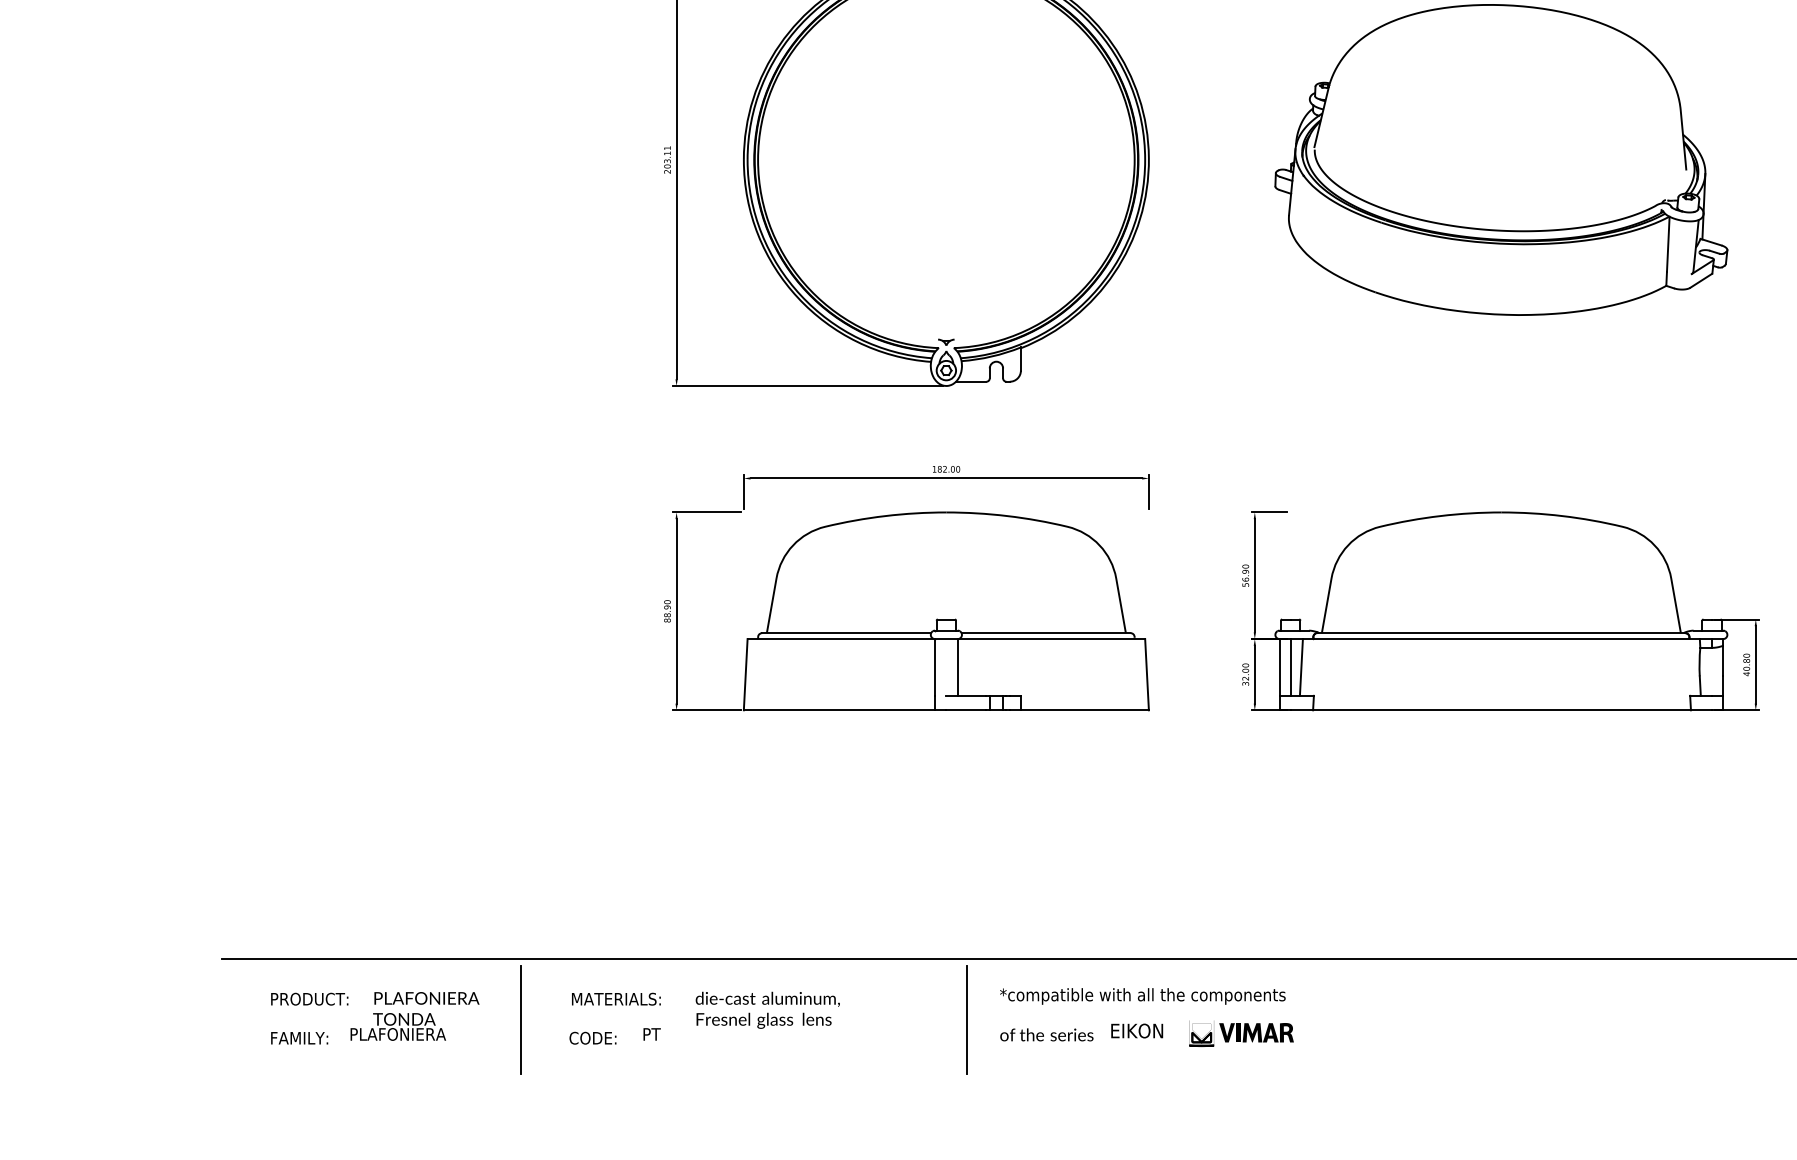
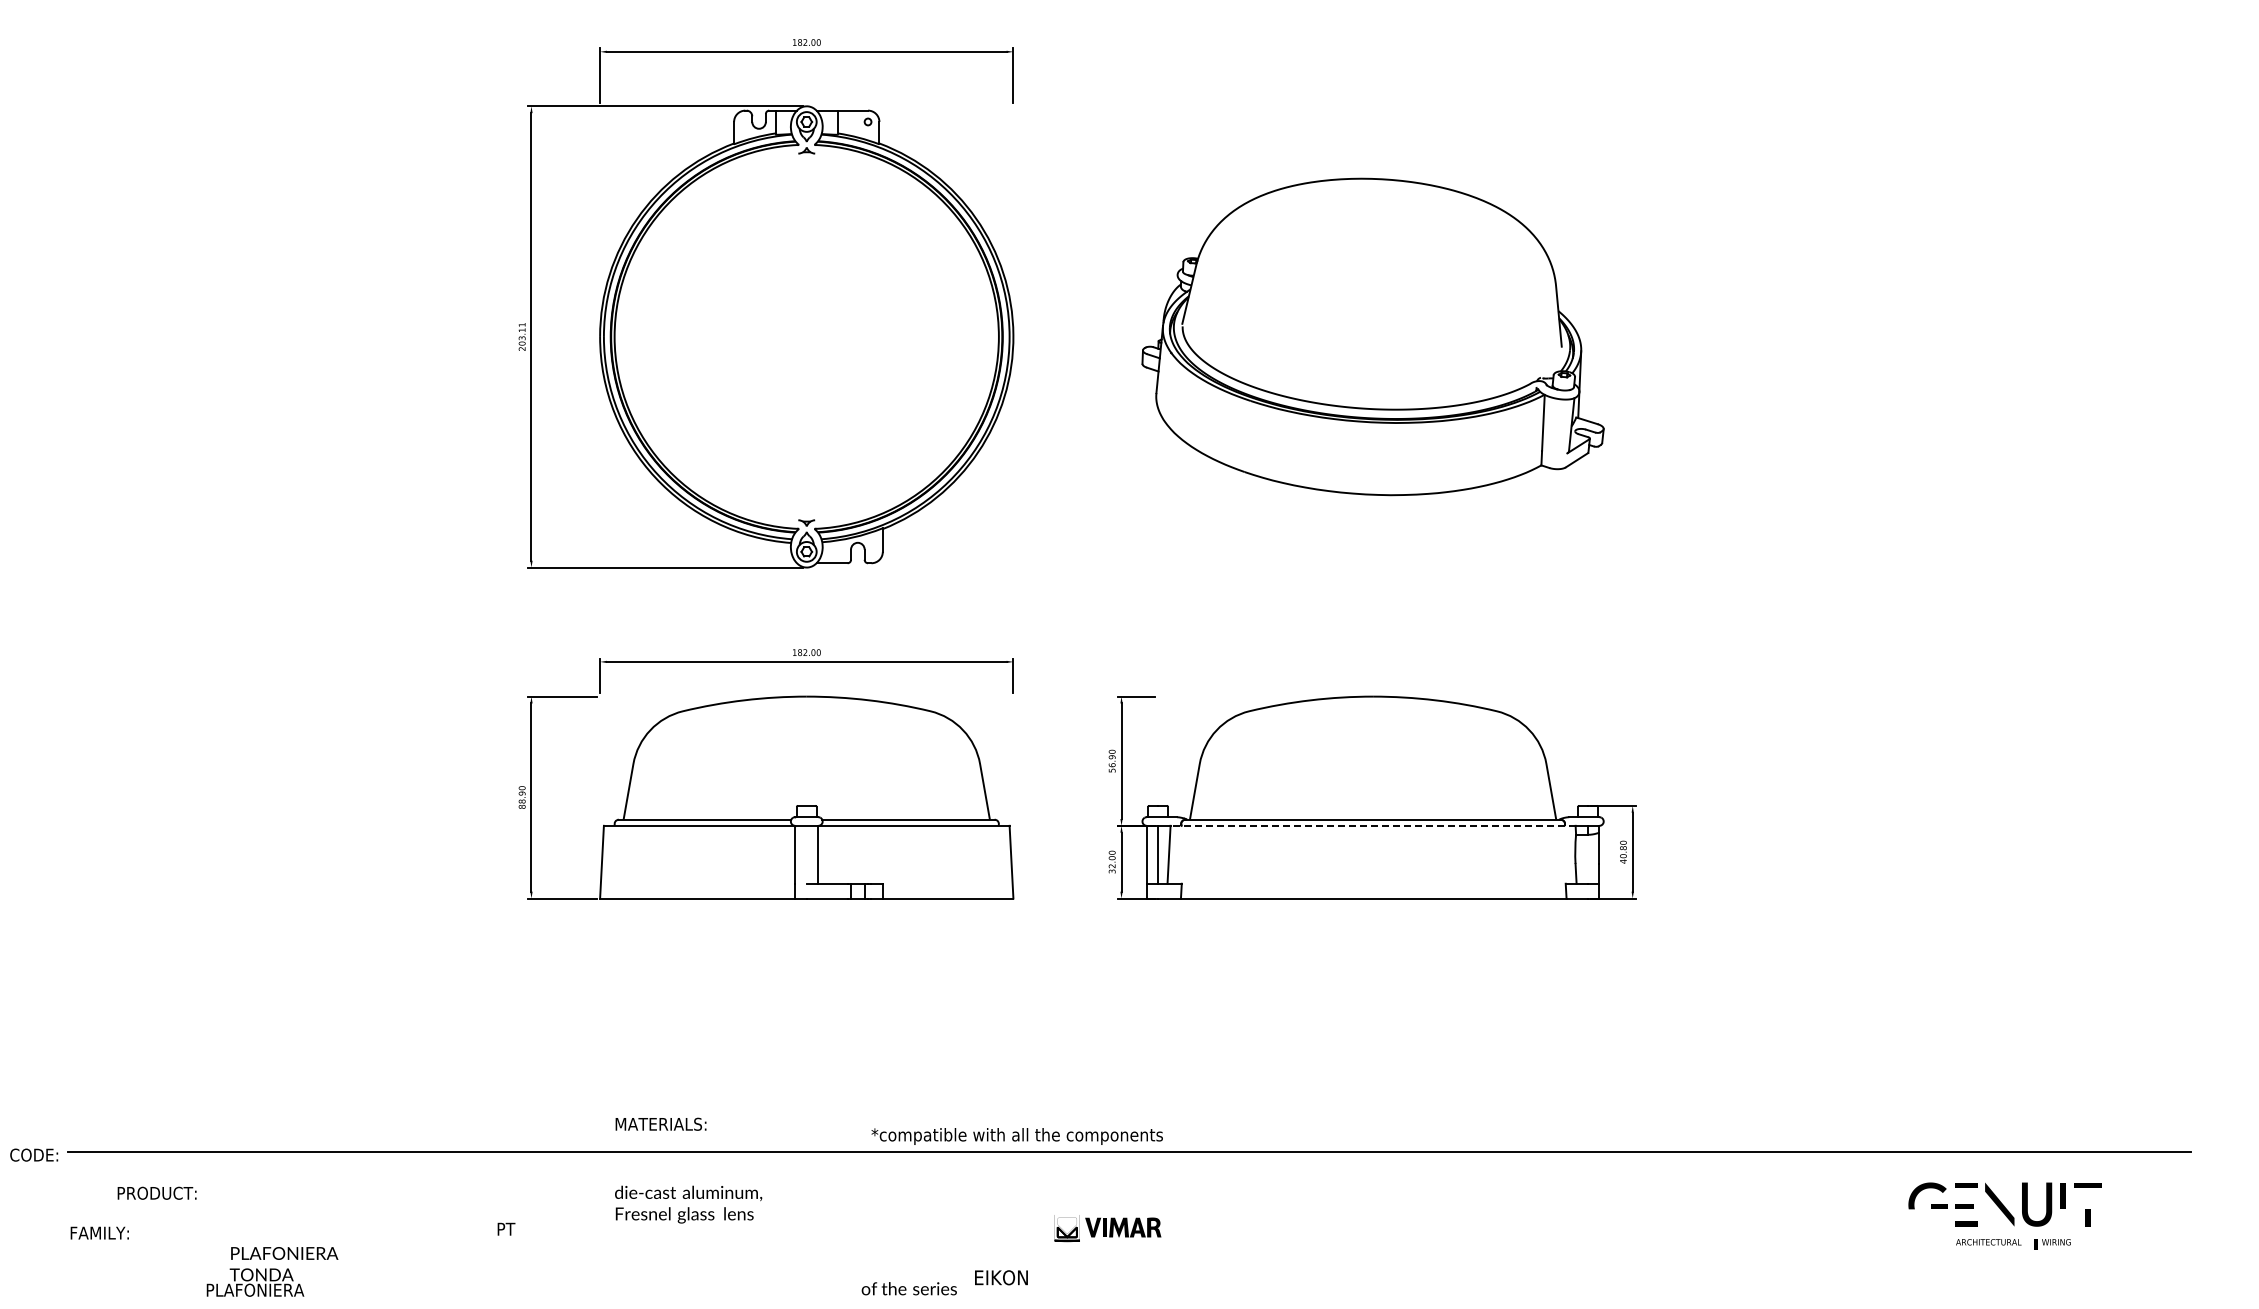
line: (1501, 638) -> (1373, 825), solid -> dashed
text: (1142, 996) -> (1016, 1136), moved
text: (615, 998) -> (660, 1123), moved
text: (767, 1010) -> (688, 1204), moved
text: (414, 1016) -> (272, 1271), moved
line: (520, 1019) -> (372, 1214), removed
line: (967, 1019) -> (828, 1214), removed
text: (1137, 1030) -> (1001, 1277), moved
text: (1046, 1034) -> (908, 1288), moved
text: (299, 1037) -> (99, 1232), moved
text: (593, 1037) -> (34, 1154), moved

